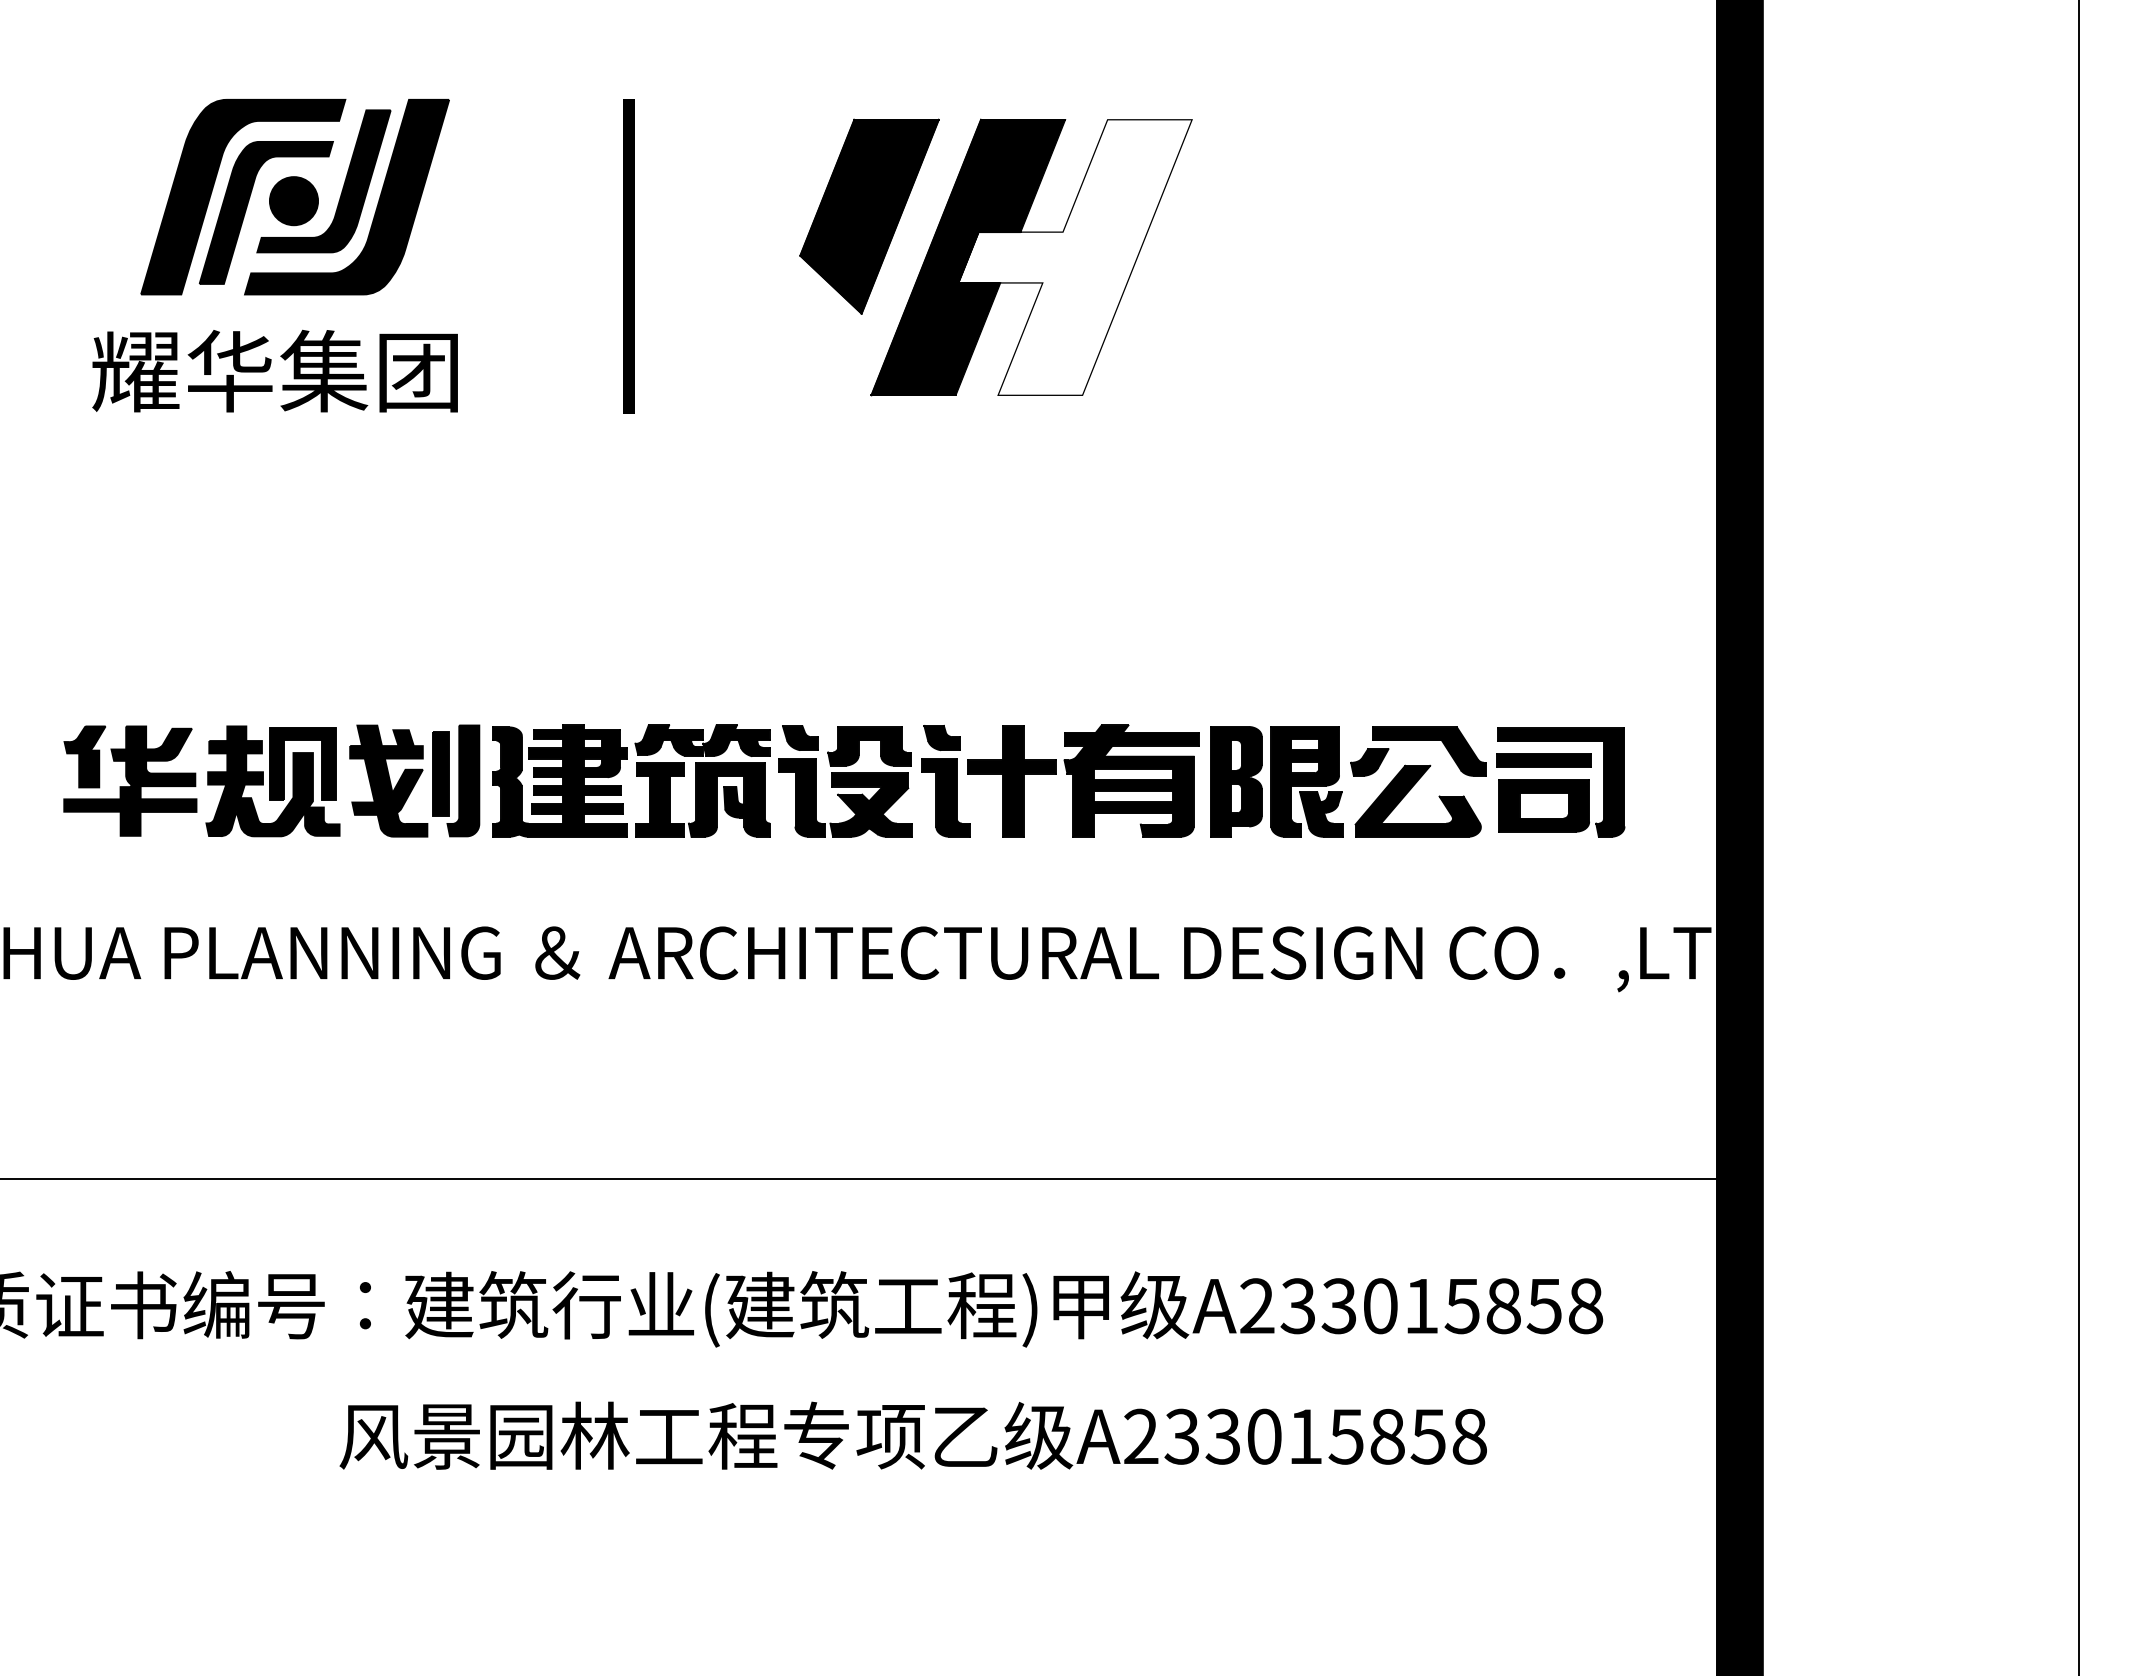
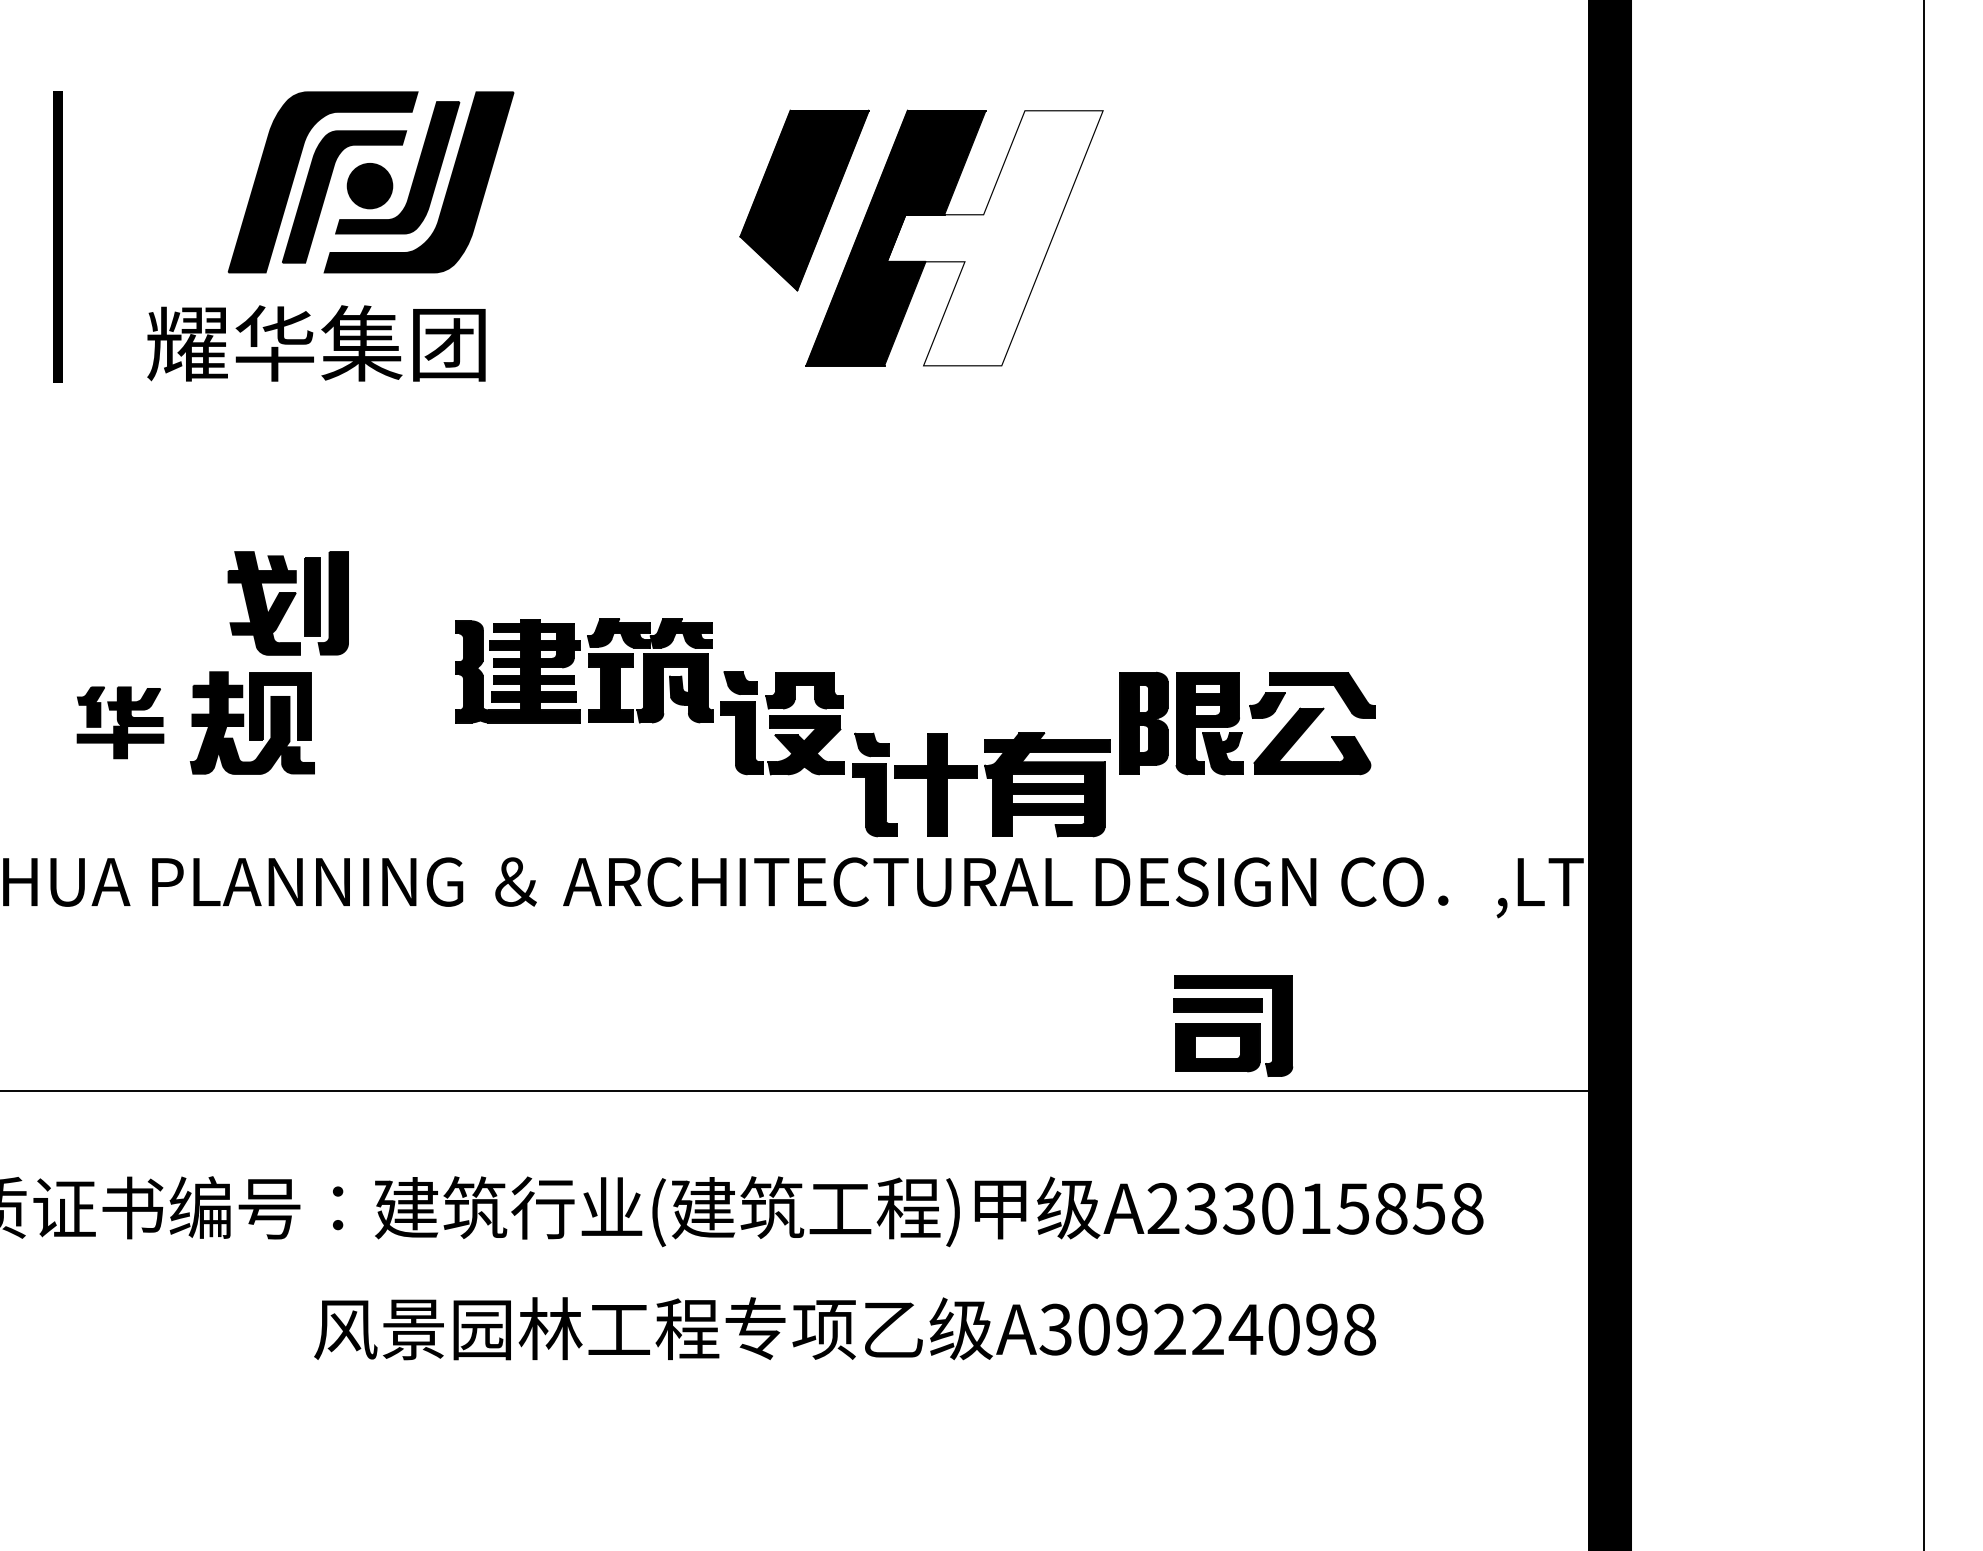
part: (294, 197) -> (370, 182), moved
line: (628, 256) -> (57, 237), moved
text: (274, 370) -> (315, 342), moved
part: (1056, 774) -> (977, 778), moved
part: (636, 776) -> (588, 666), moved
part: (130, 780) -> (120, 722), size x0.7
part: (414, 780) -> (288, 602), moved
part: (1560, 782) -> (1233, 1025), moved
text: (1284, 1436) -> (1188, 1329), A233015858 -> A309224098

